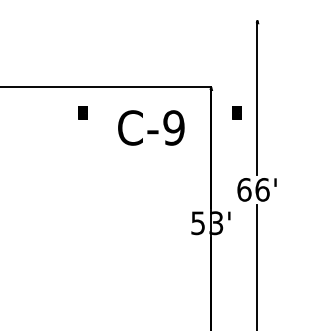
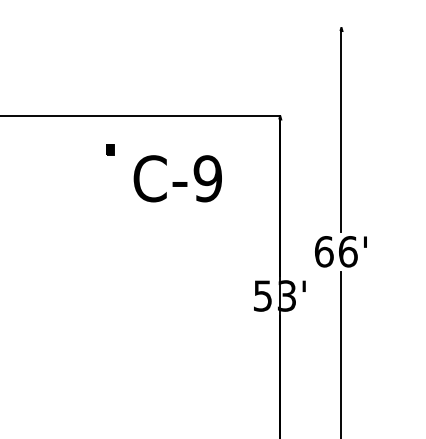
part: (83, 112) -> (110, 149), size x0.6
part: (237, 112) -> (314, 149), removed
text: (151, 127) -> (177, 178), moved

